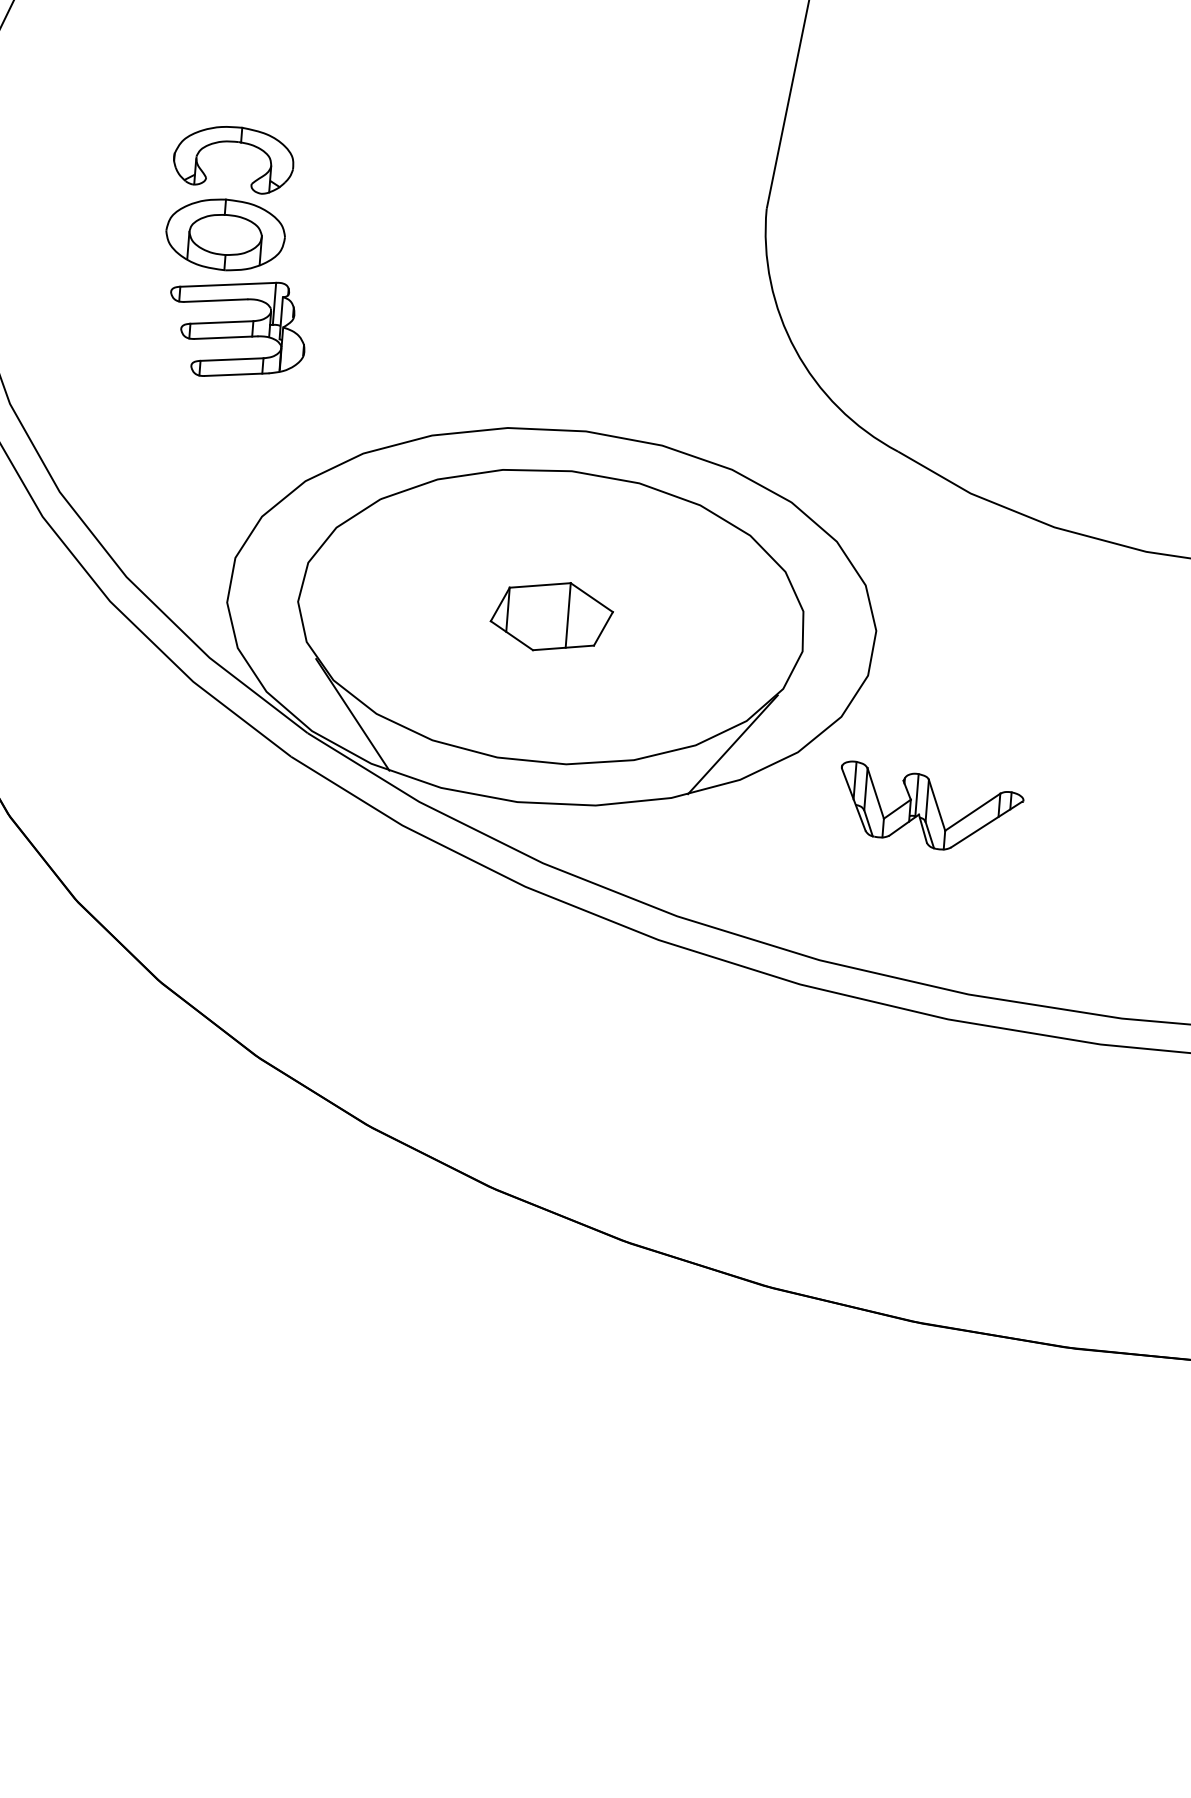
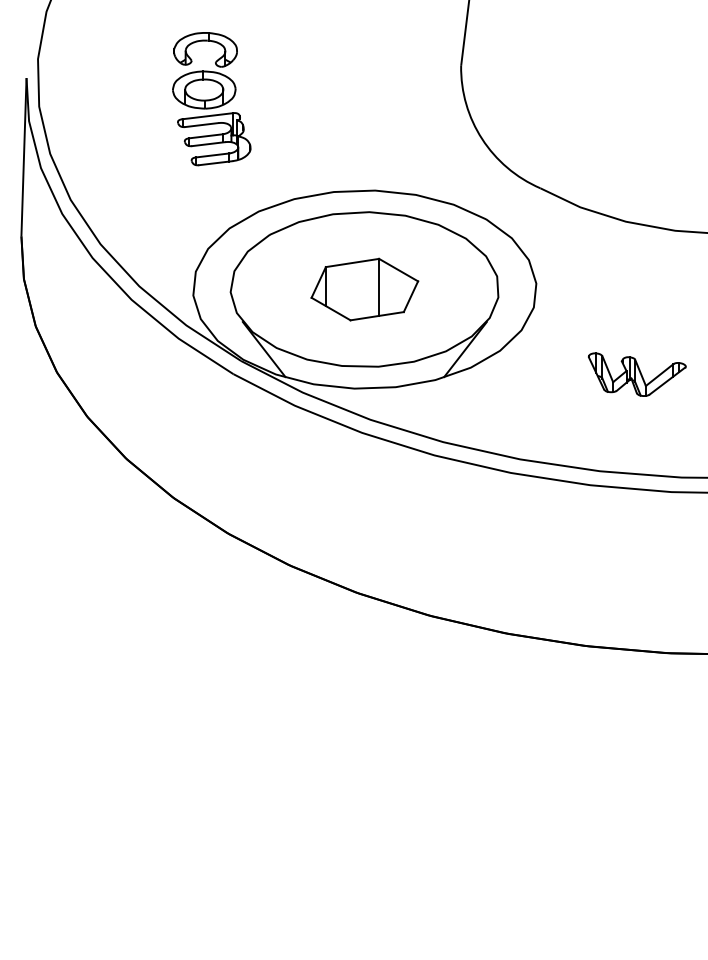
part: (237, 253) -> (211, 99), moved
part: (551, 616) -> (364, 289), size x1.67
part: (931, 807) -> (637, 374), moved

